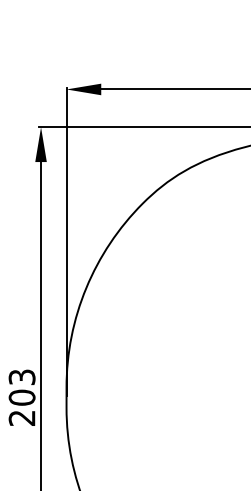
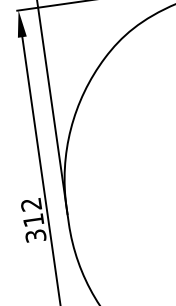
text: (21, 397) -> (33, 220), 203 -> 312

